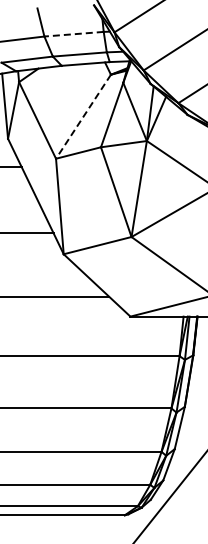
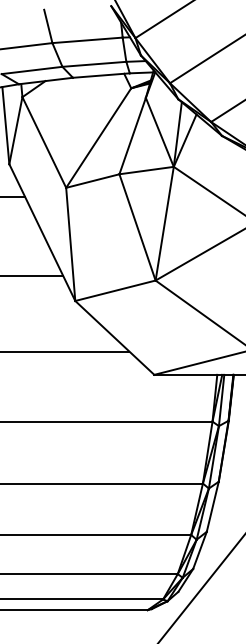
line: (74, 34) -> (88, 40), dashed -> solid
line: (83, 117) -> (98, 138), dashed -> solid

